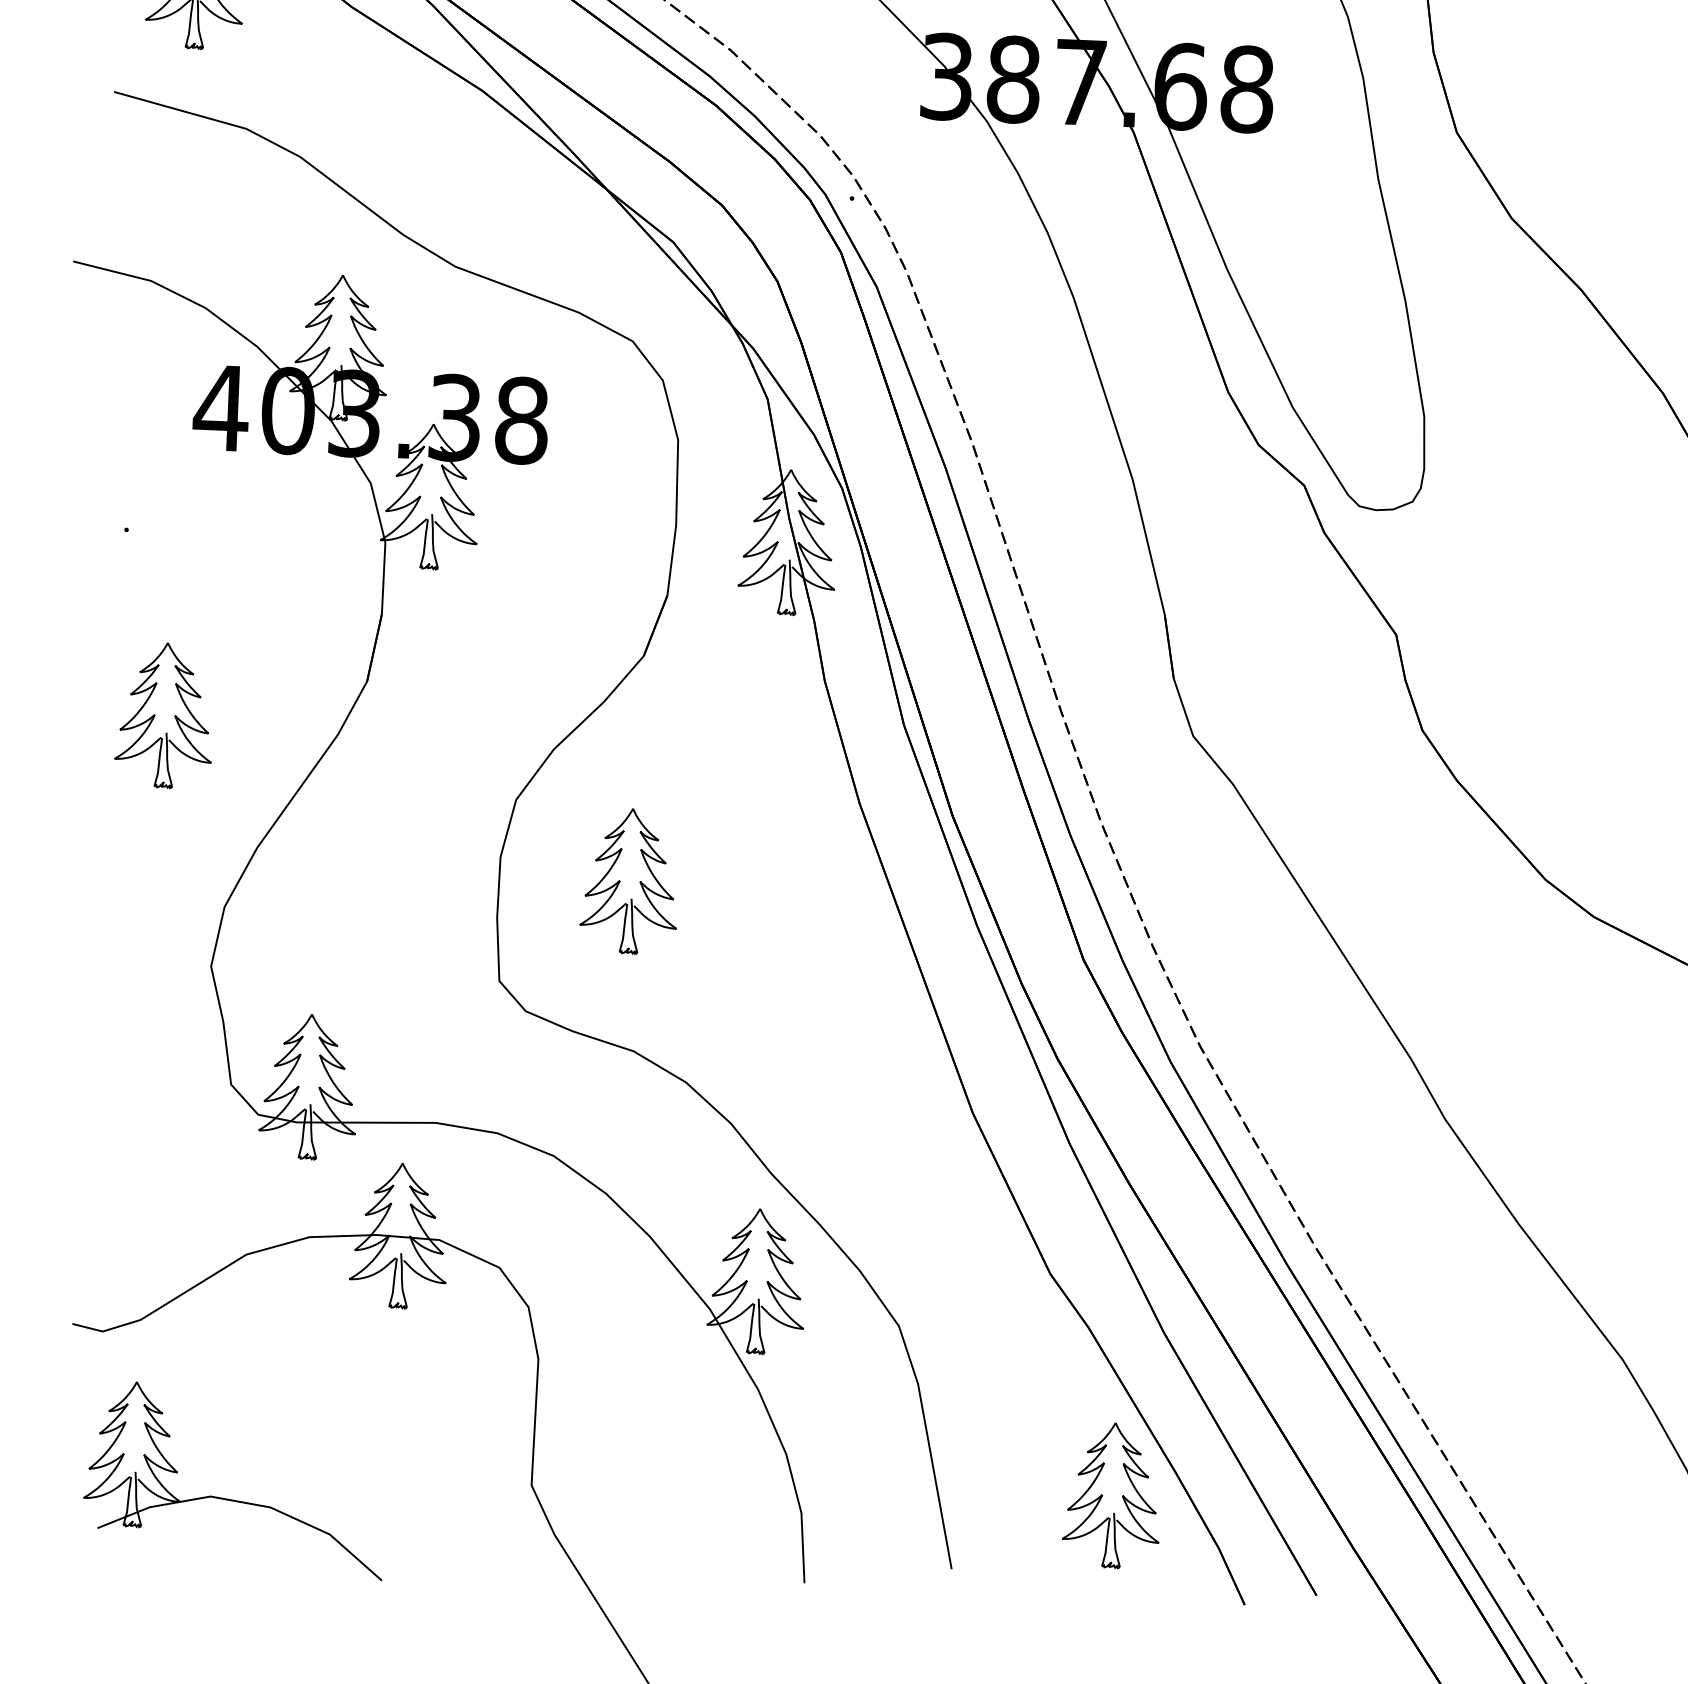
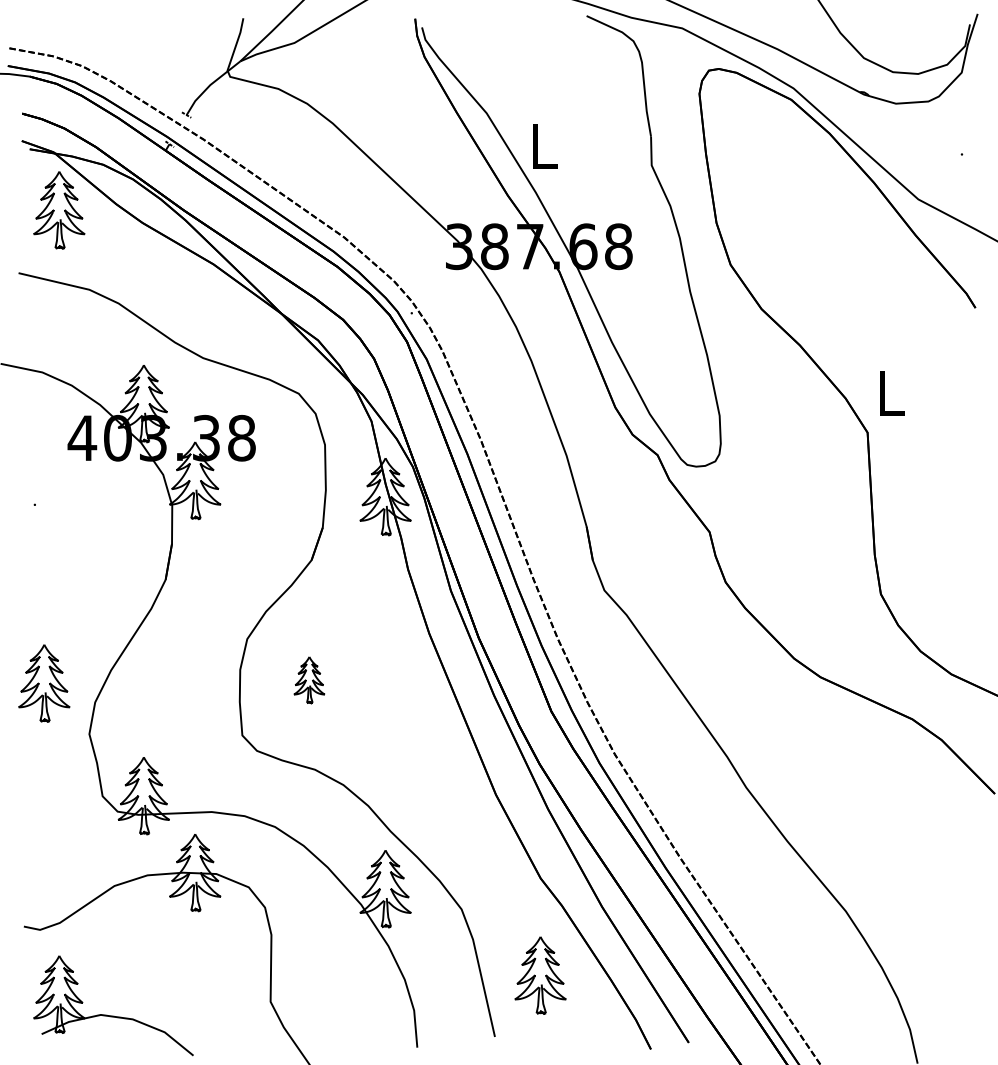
part: (165, 715) -> (44, 683), moved
part: (630, 882) -> (309, 680), size x0.6
part: (1112, 1495) -> (540, 975), moved

